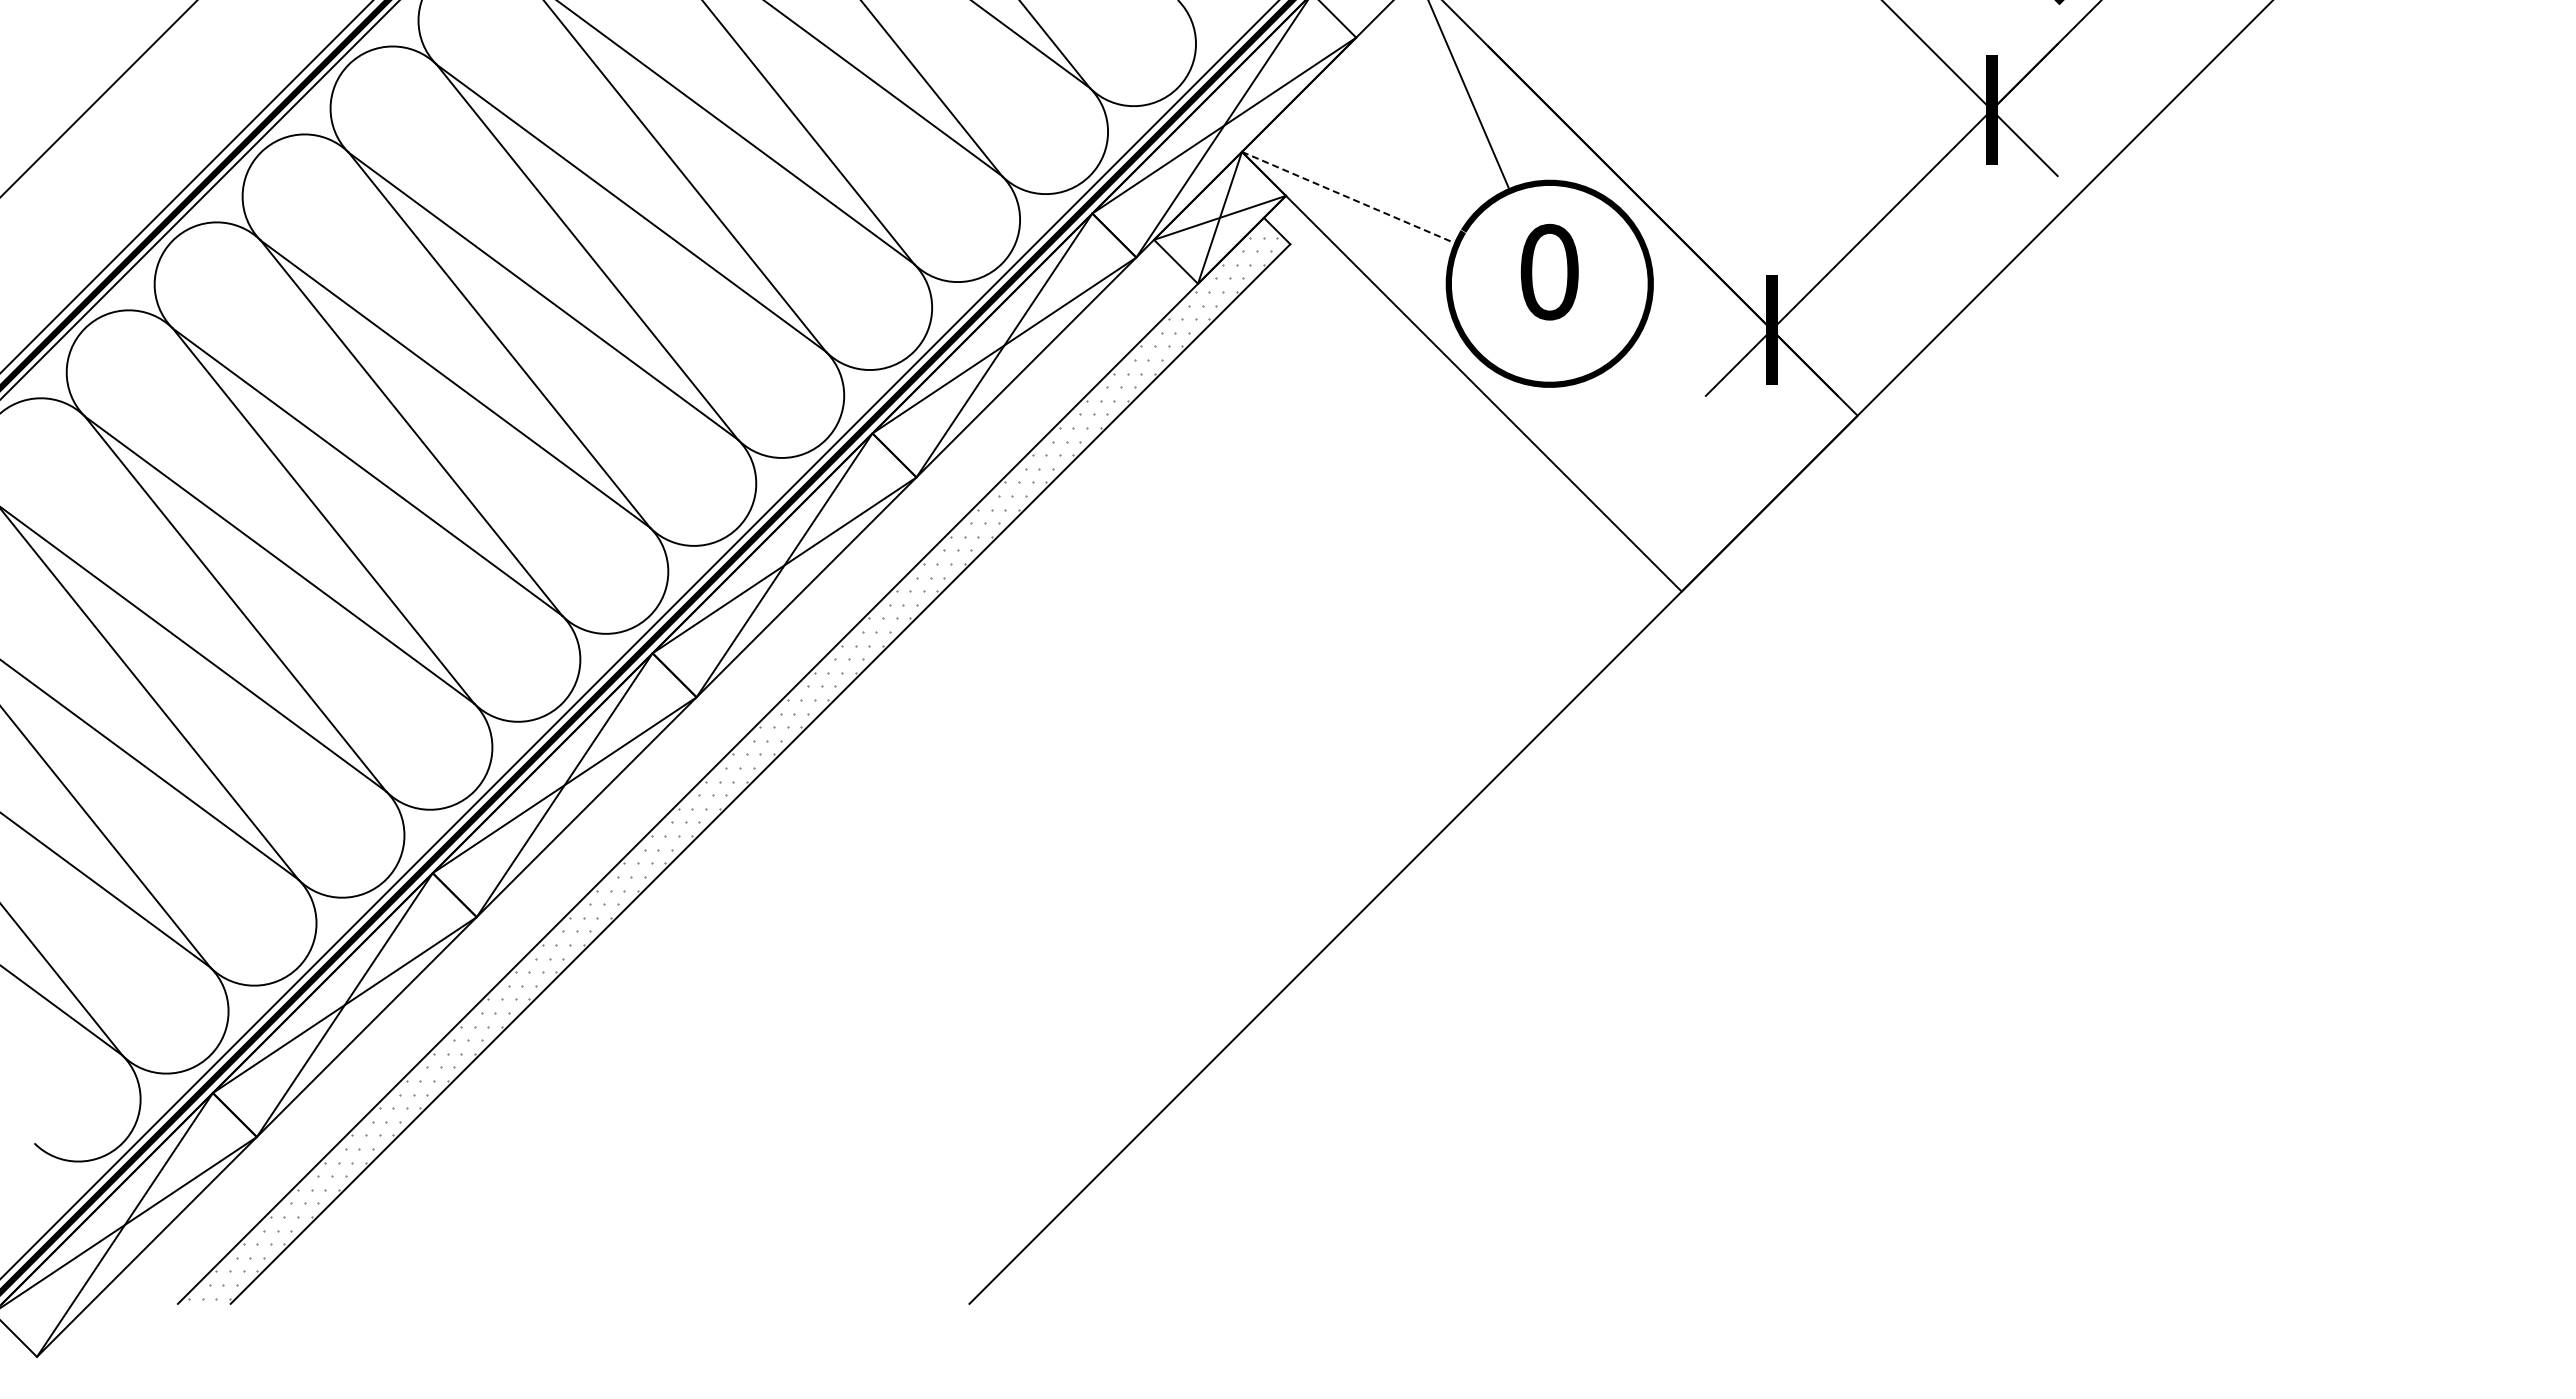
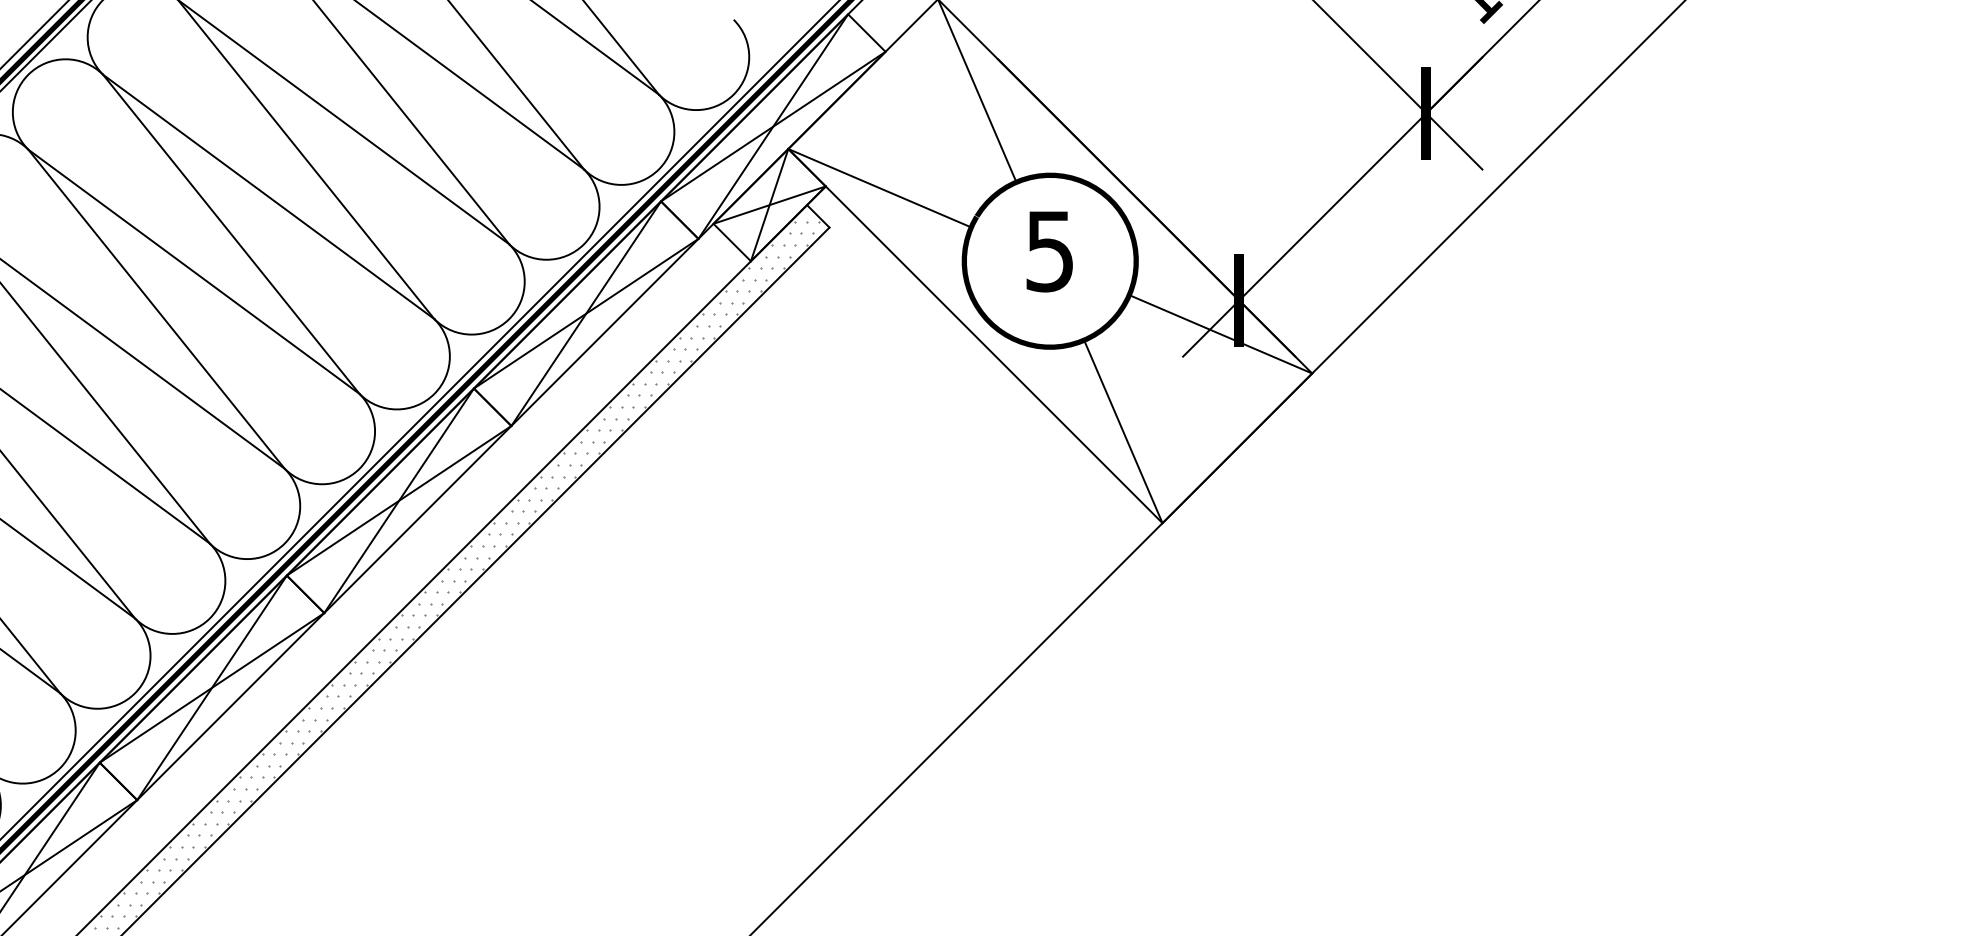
line: (1349, 197) -> (879, 187), dashed -> solid
text: (1549, 271) -> (1050, 250), 0 -> 5
line: (1749, 369) -> (1220, 334), added
line: (1635, 483) -> (1123, 431), added

